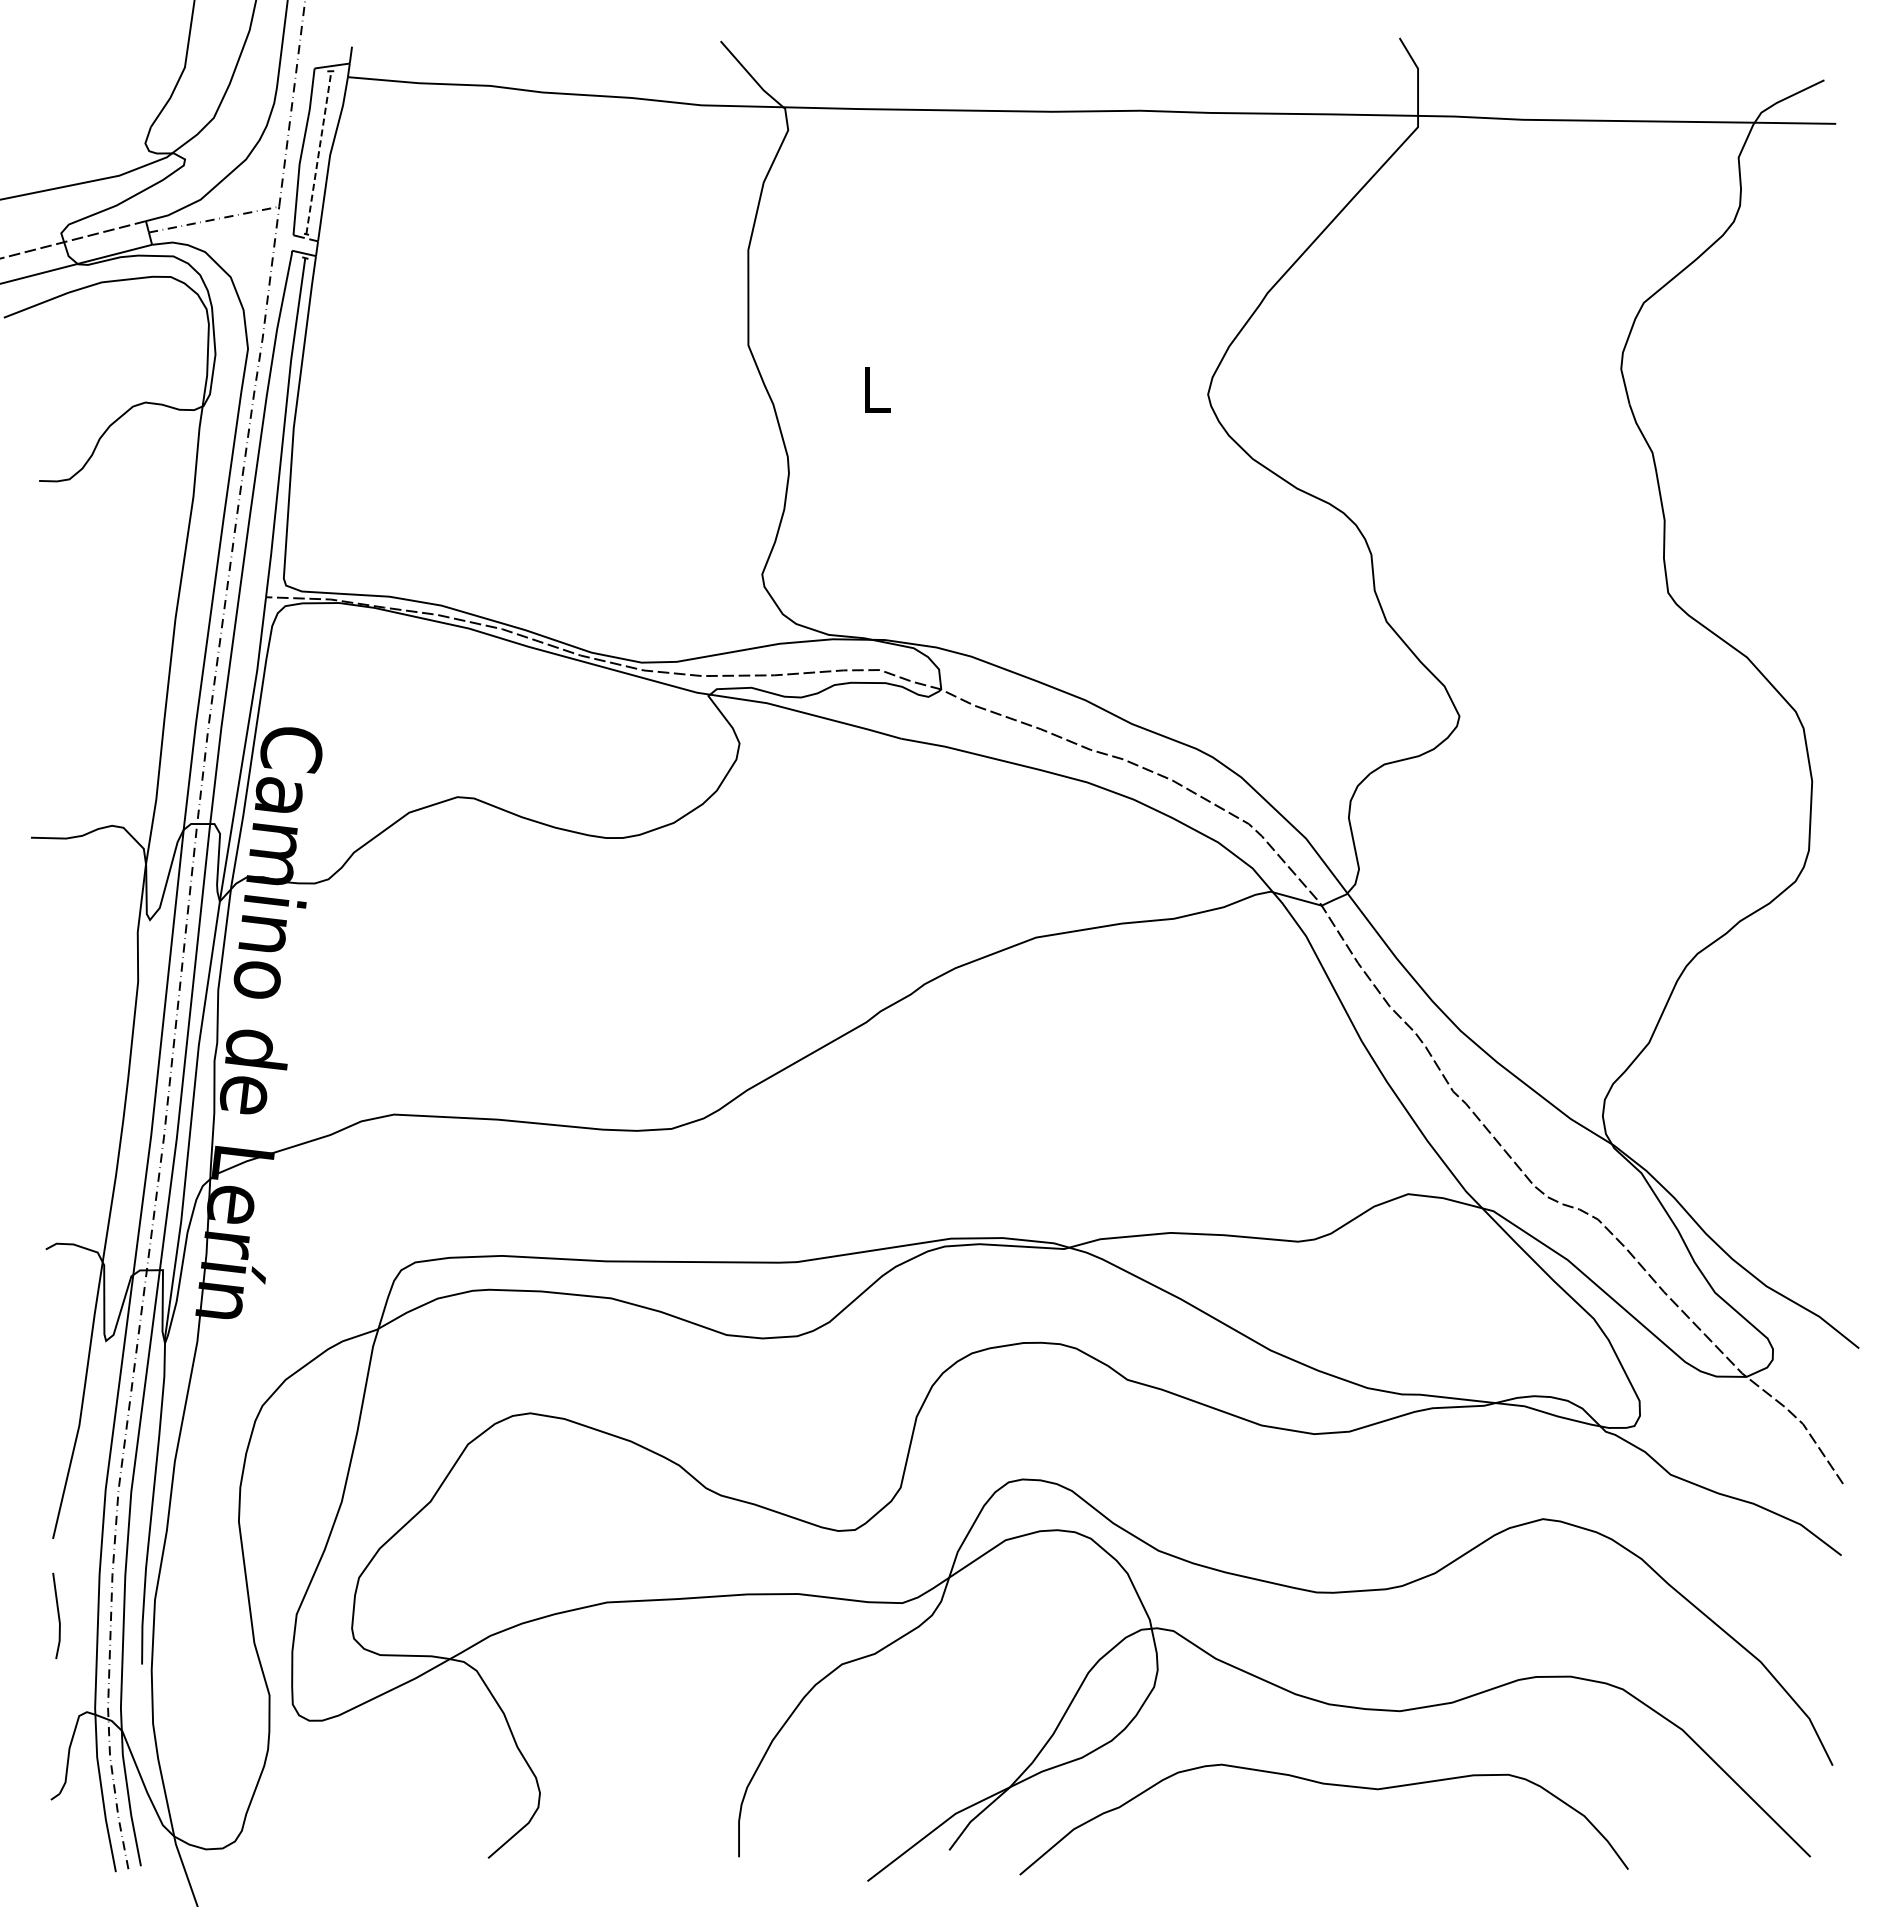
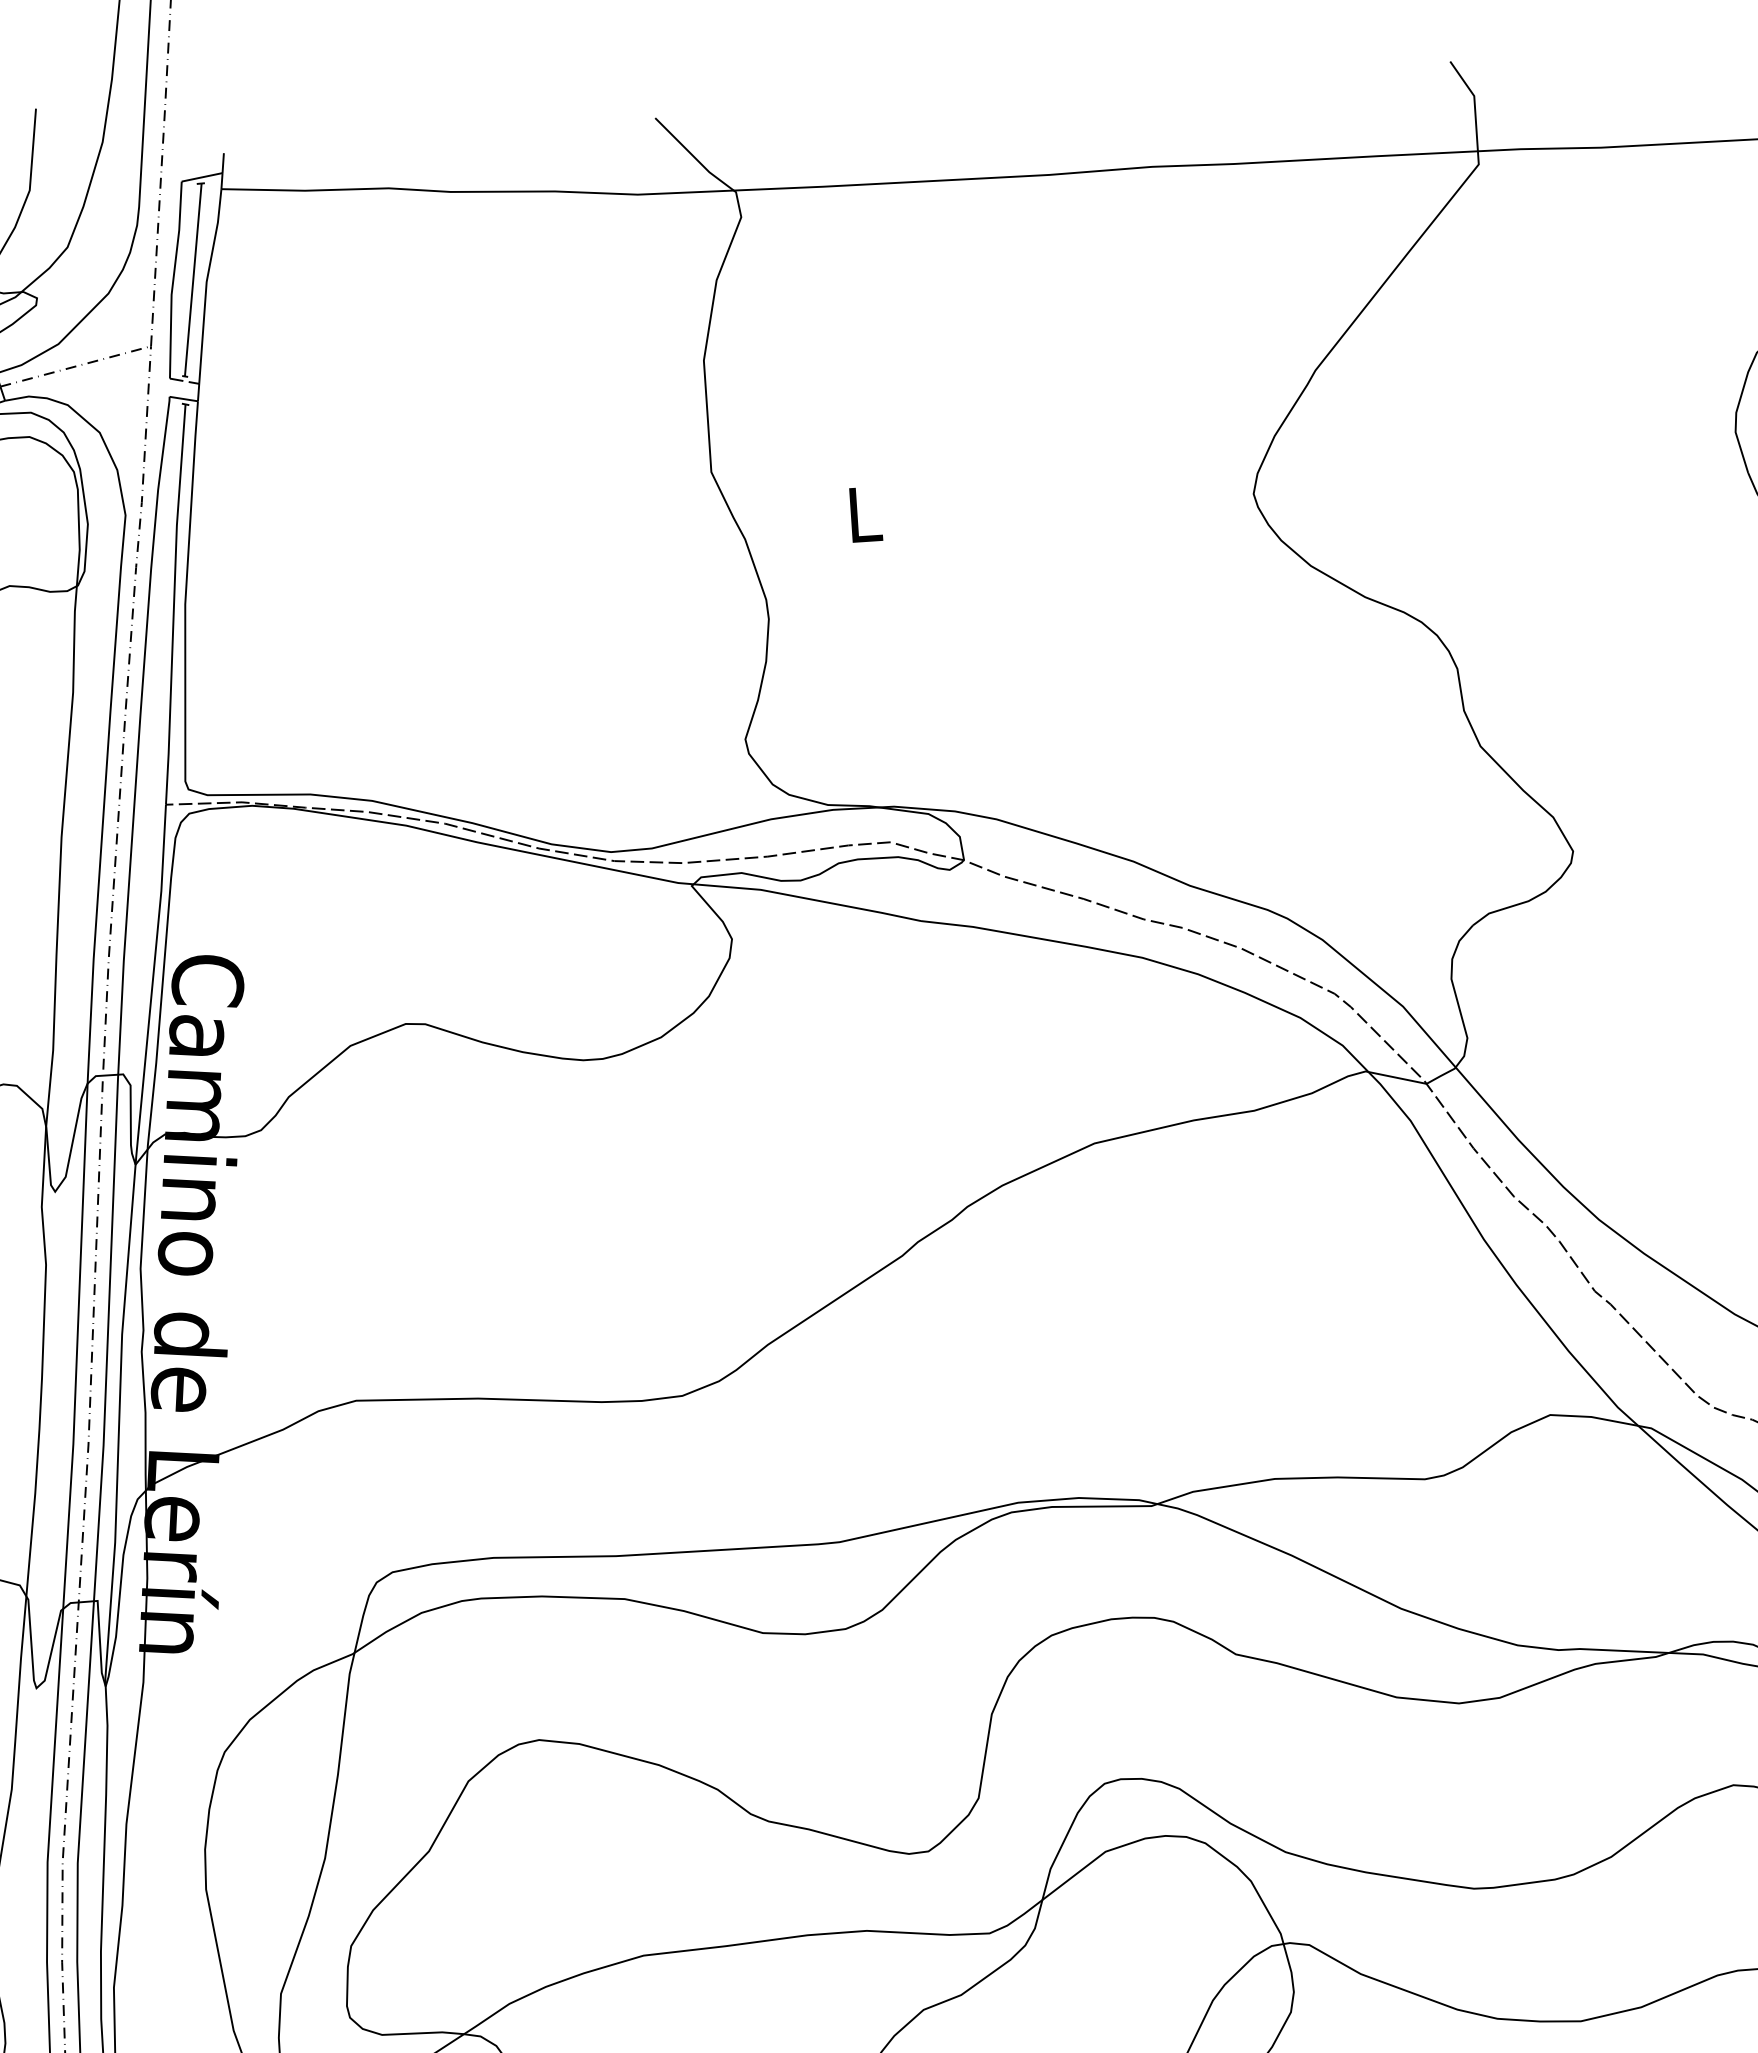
line: (318, 152) -> (192, 279), dashed -> solid

